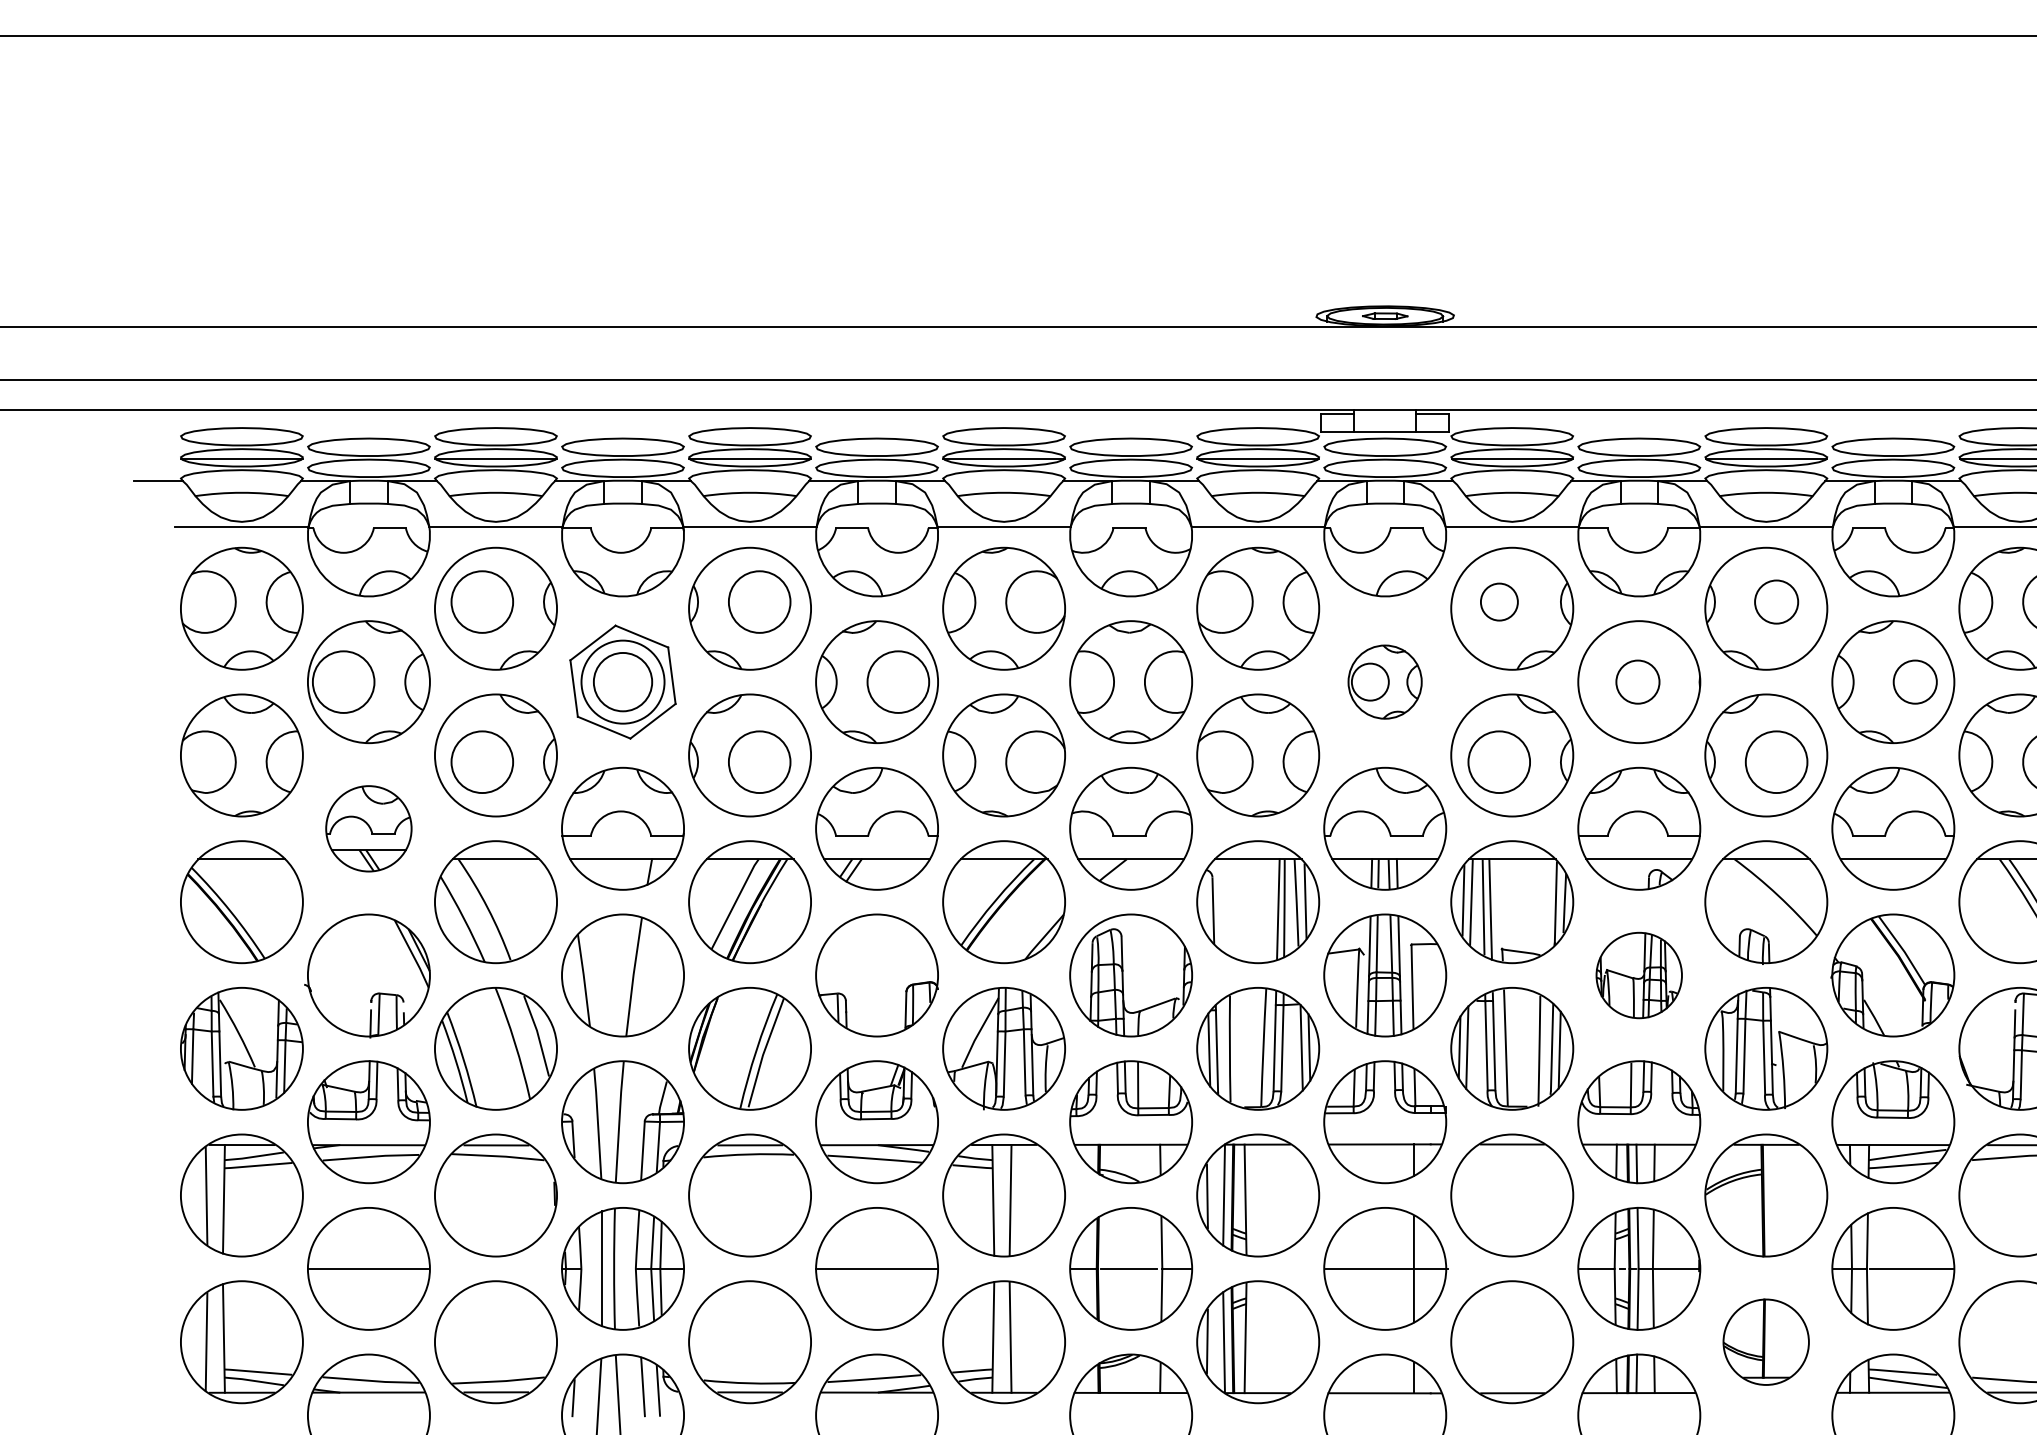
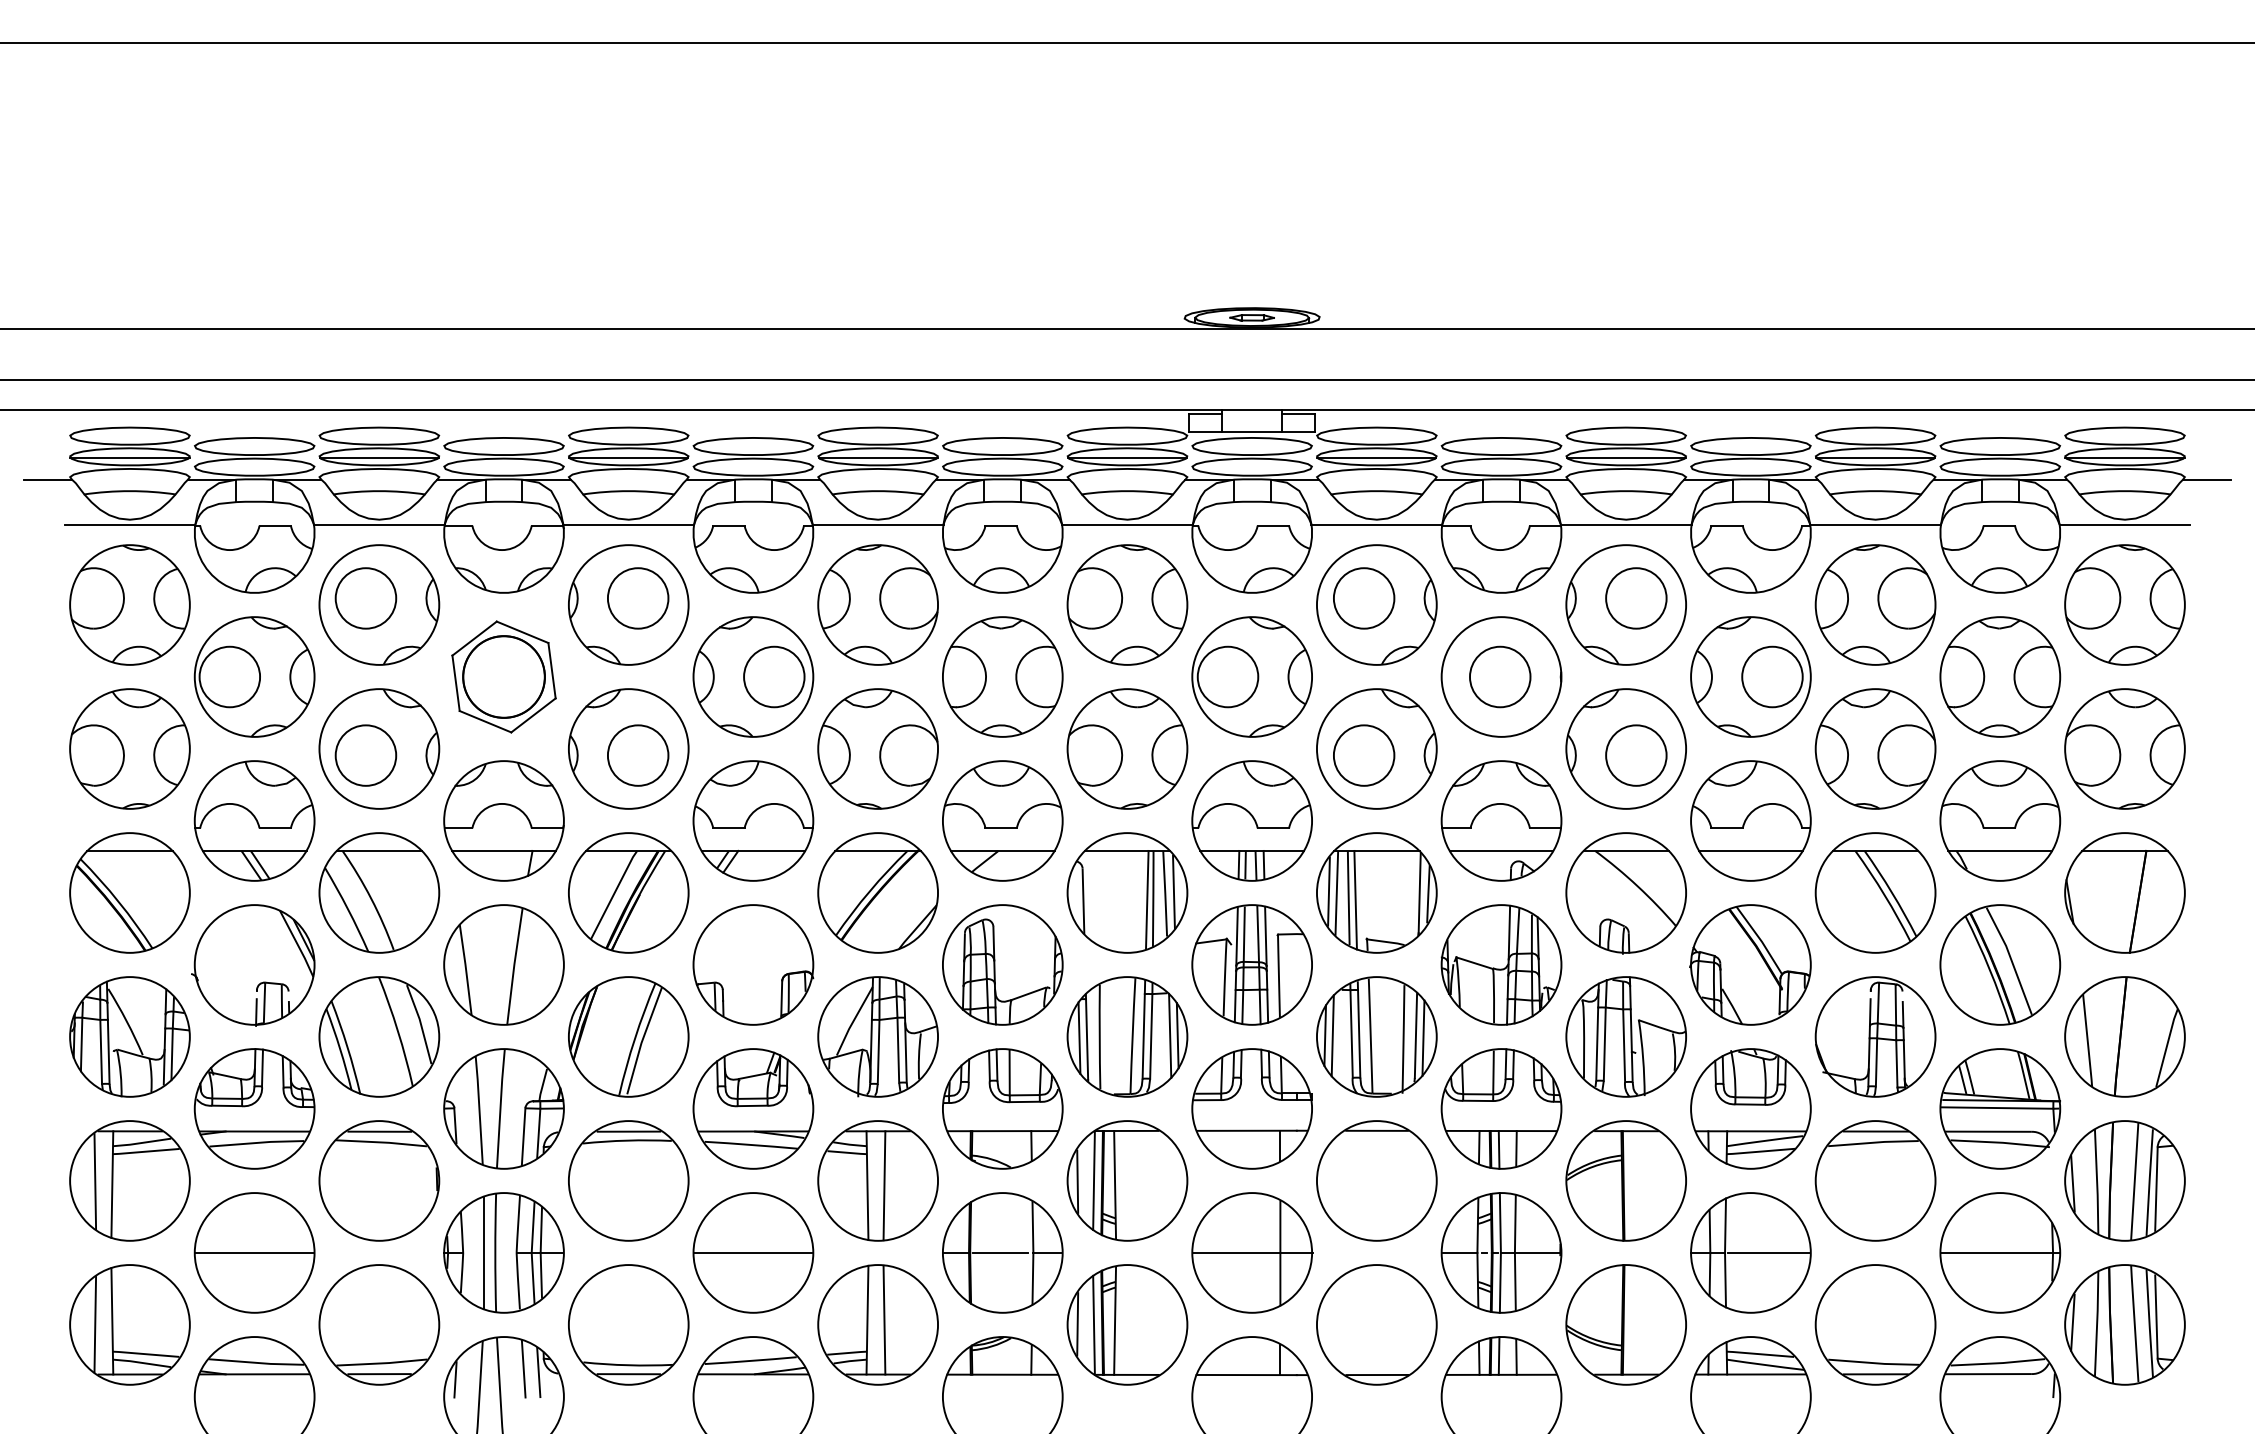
circle: (1499, 602) -> (1364, 598), size x1.67
circle: (1776, 602) -> (1636, 598), size x1.43
circle: (622, 681) -> (503, 676), size x1.43
part: (1384, 681) -> (1251, 676), size x1.67
circle: (1638, 681) -> (1500, 676), size x1.43
circle: (1915, 681) -> (1772, 676), size x1.43
part: (368, 828) -> (254, 820), size x1.43
part: (1639, 975) -> (1501, 964), size x1.43
part: (1765, 1341) -> (1625, 1324), size x1.43

